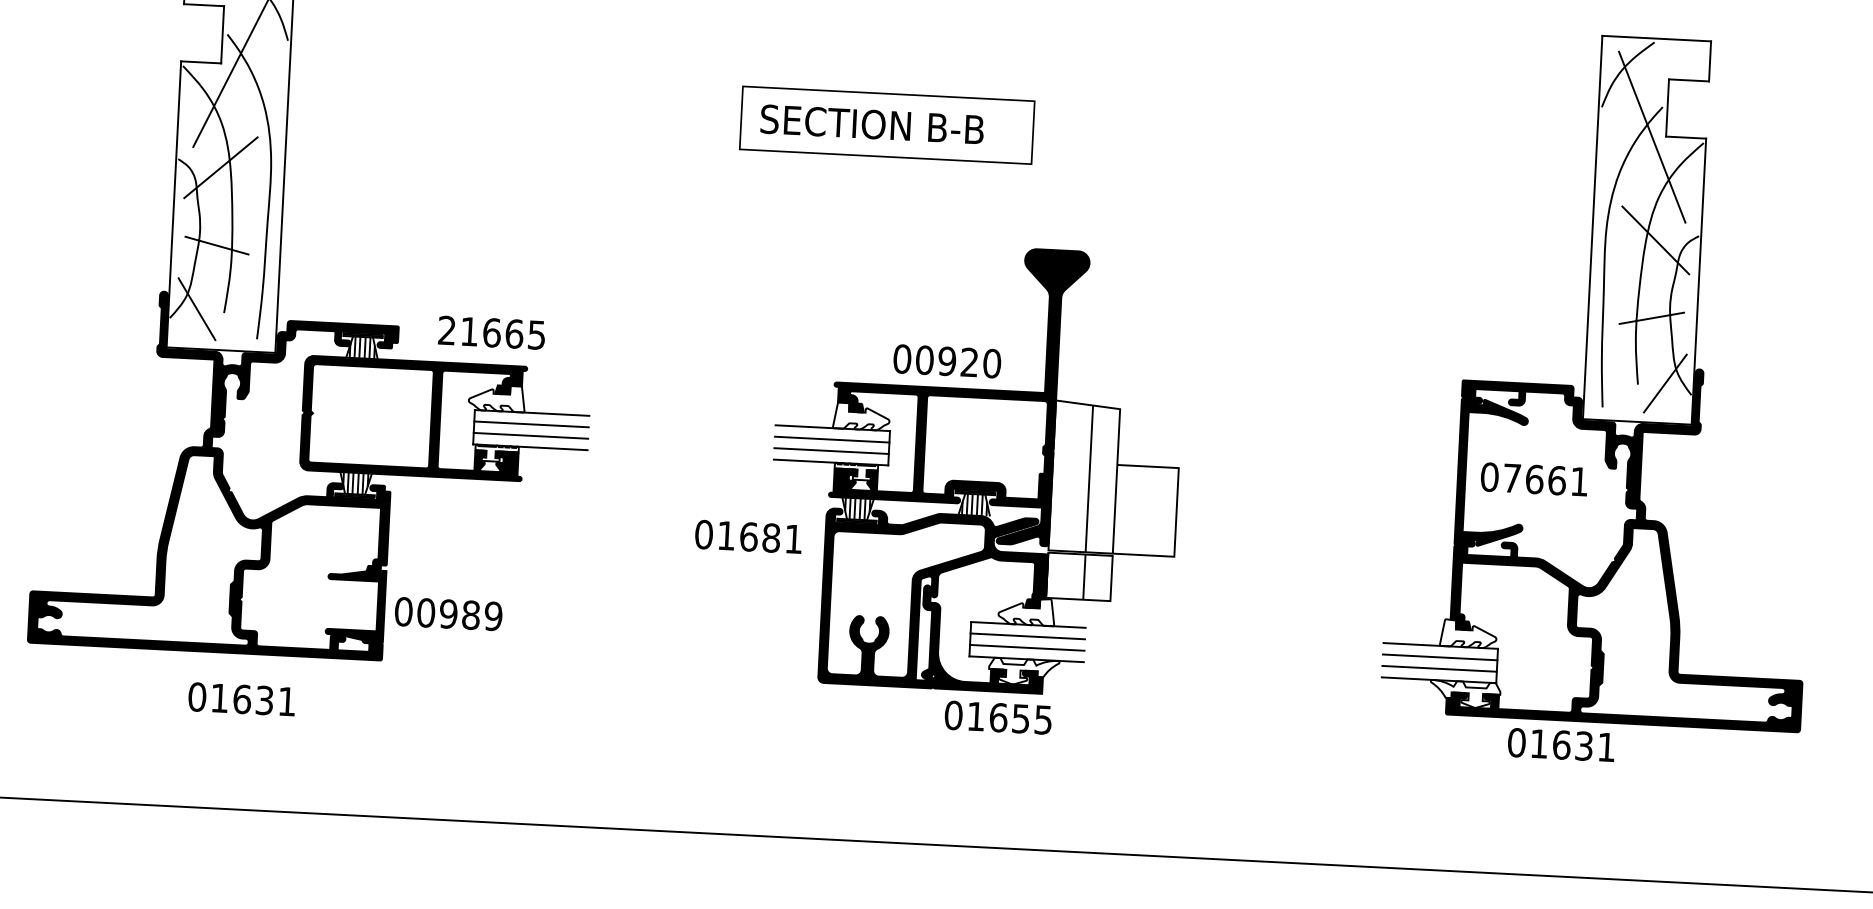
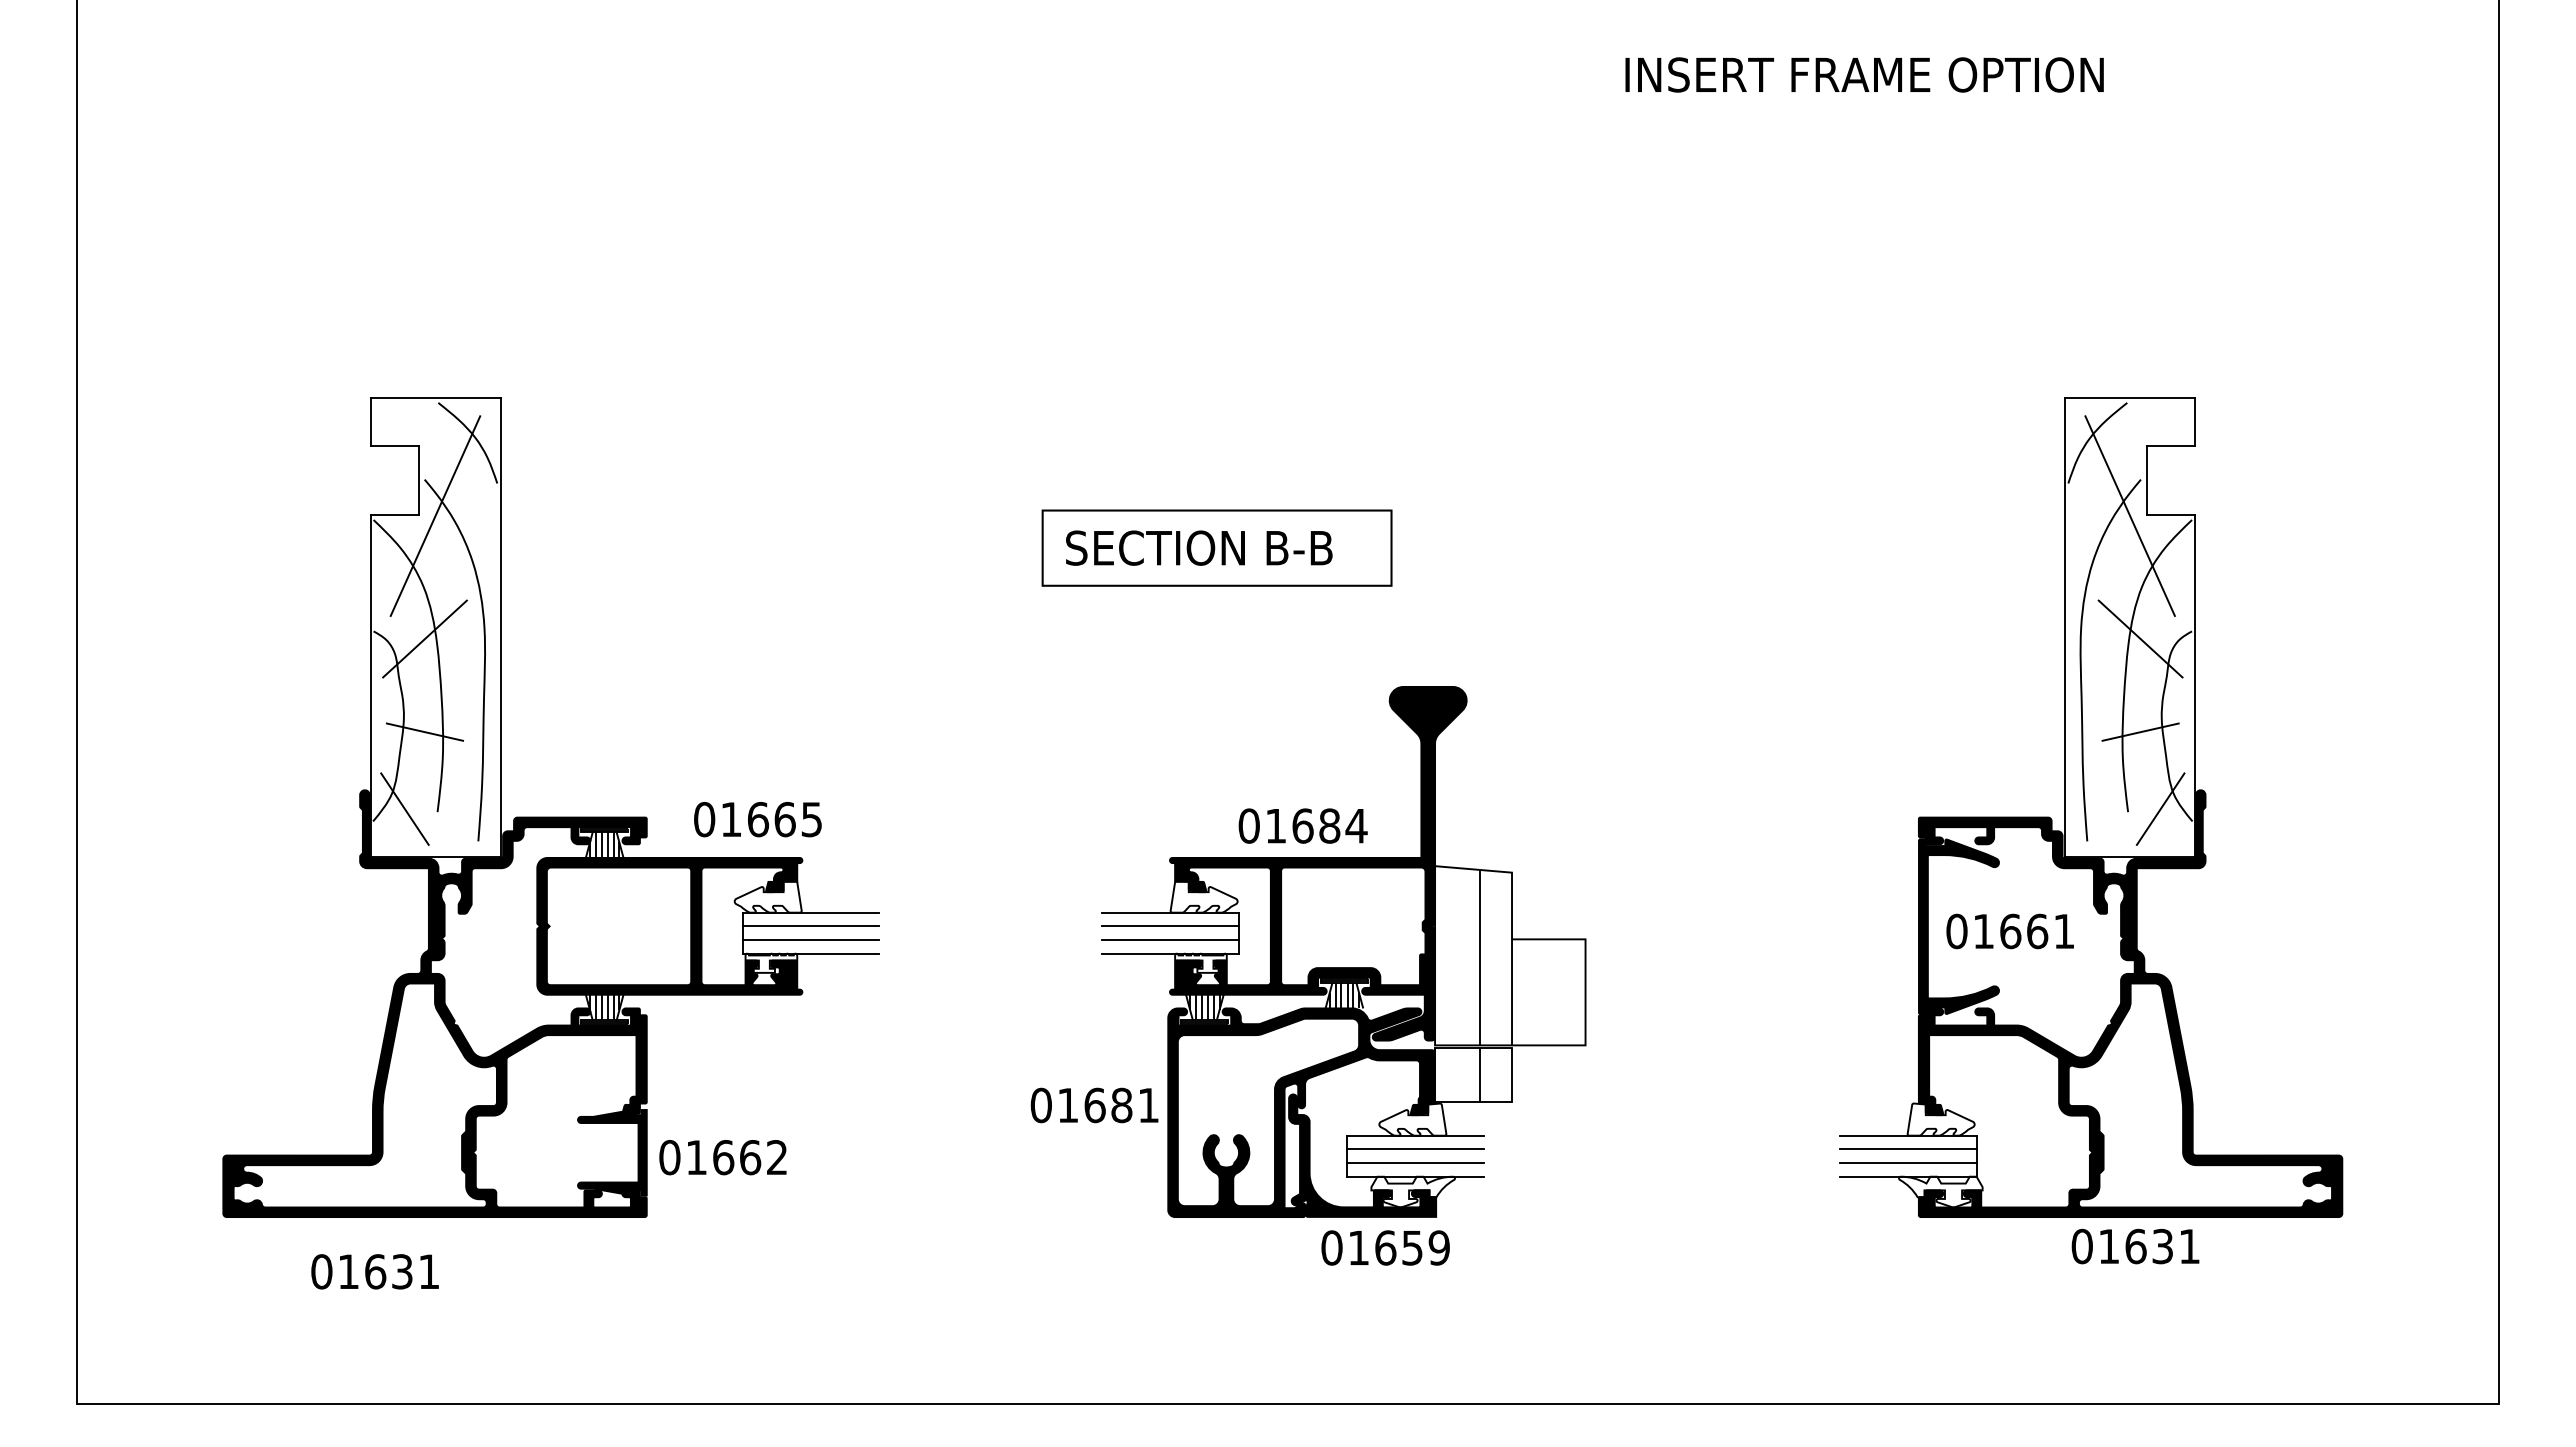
text: (447, 330) -> (704, 819), 21665 -> 01665
text: (958, 361) -> (1316, 825), 00920 -> 01684
text: (1511, 478) -> (1983, 931), 07661 -> 01661
text: (748, 536) -> (1094, 1105), moved
text: (459, 614) -> (736, 1157), 00989 -> 01662
text: (241, 699) -> (374, 1271), moved
text: (1042, 719) -> (1438, 1247), 01655 -> 01659
text: (1561, 744) -> (2135, 1246), moved

